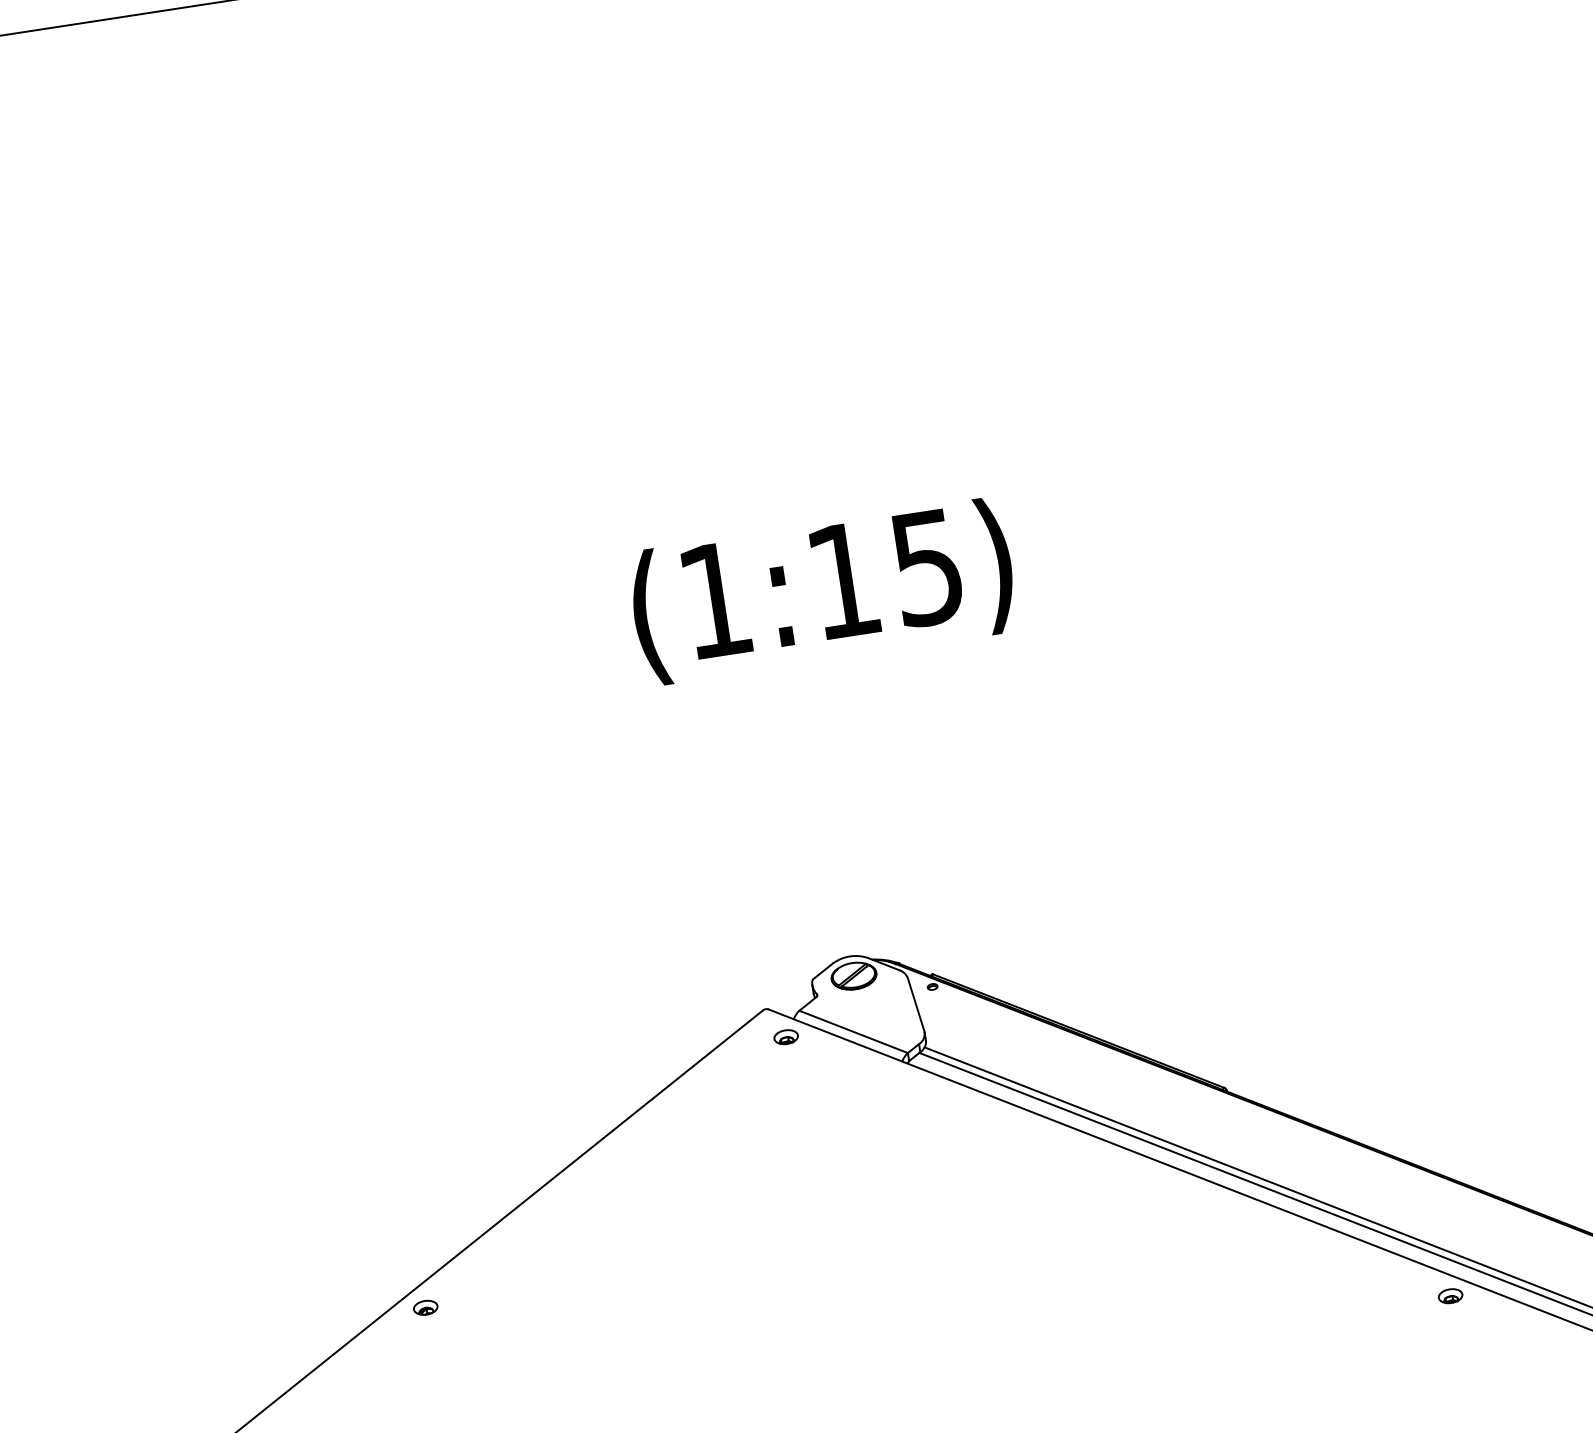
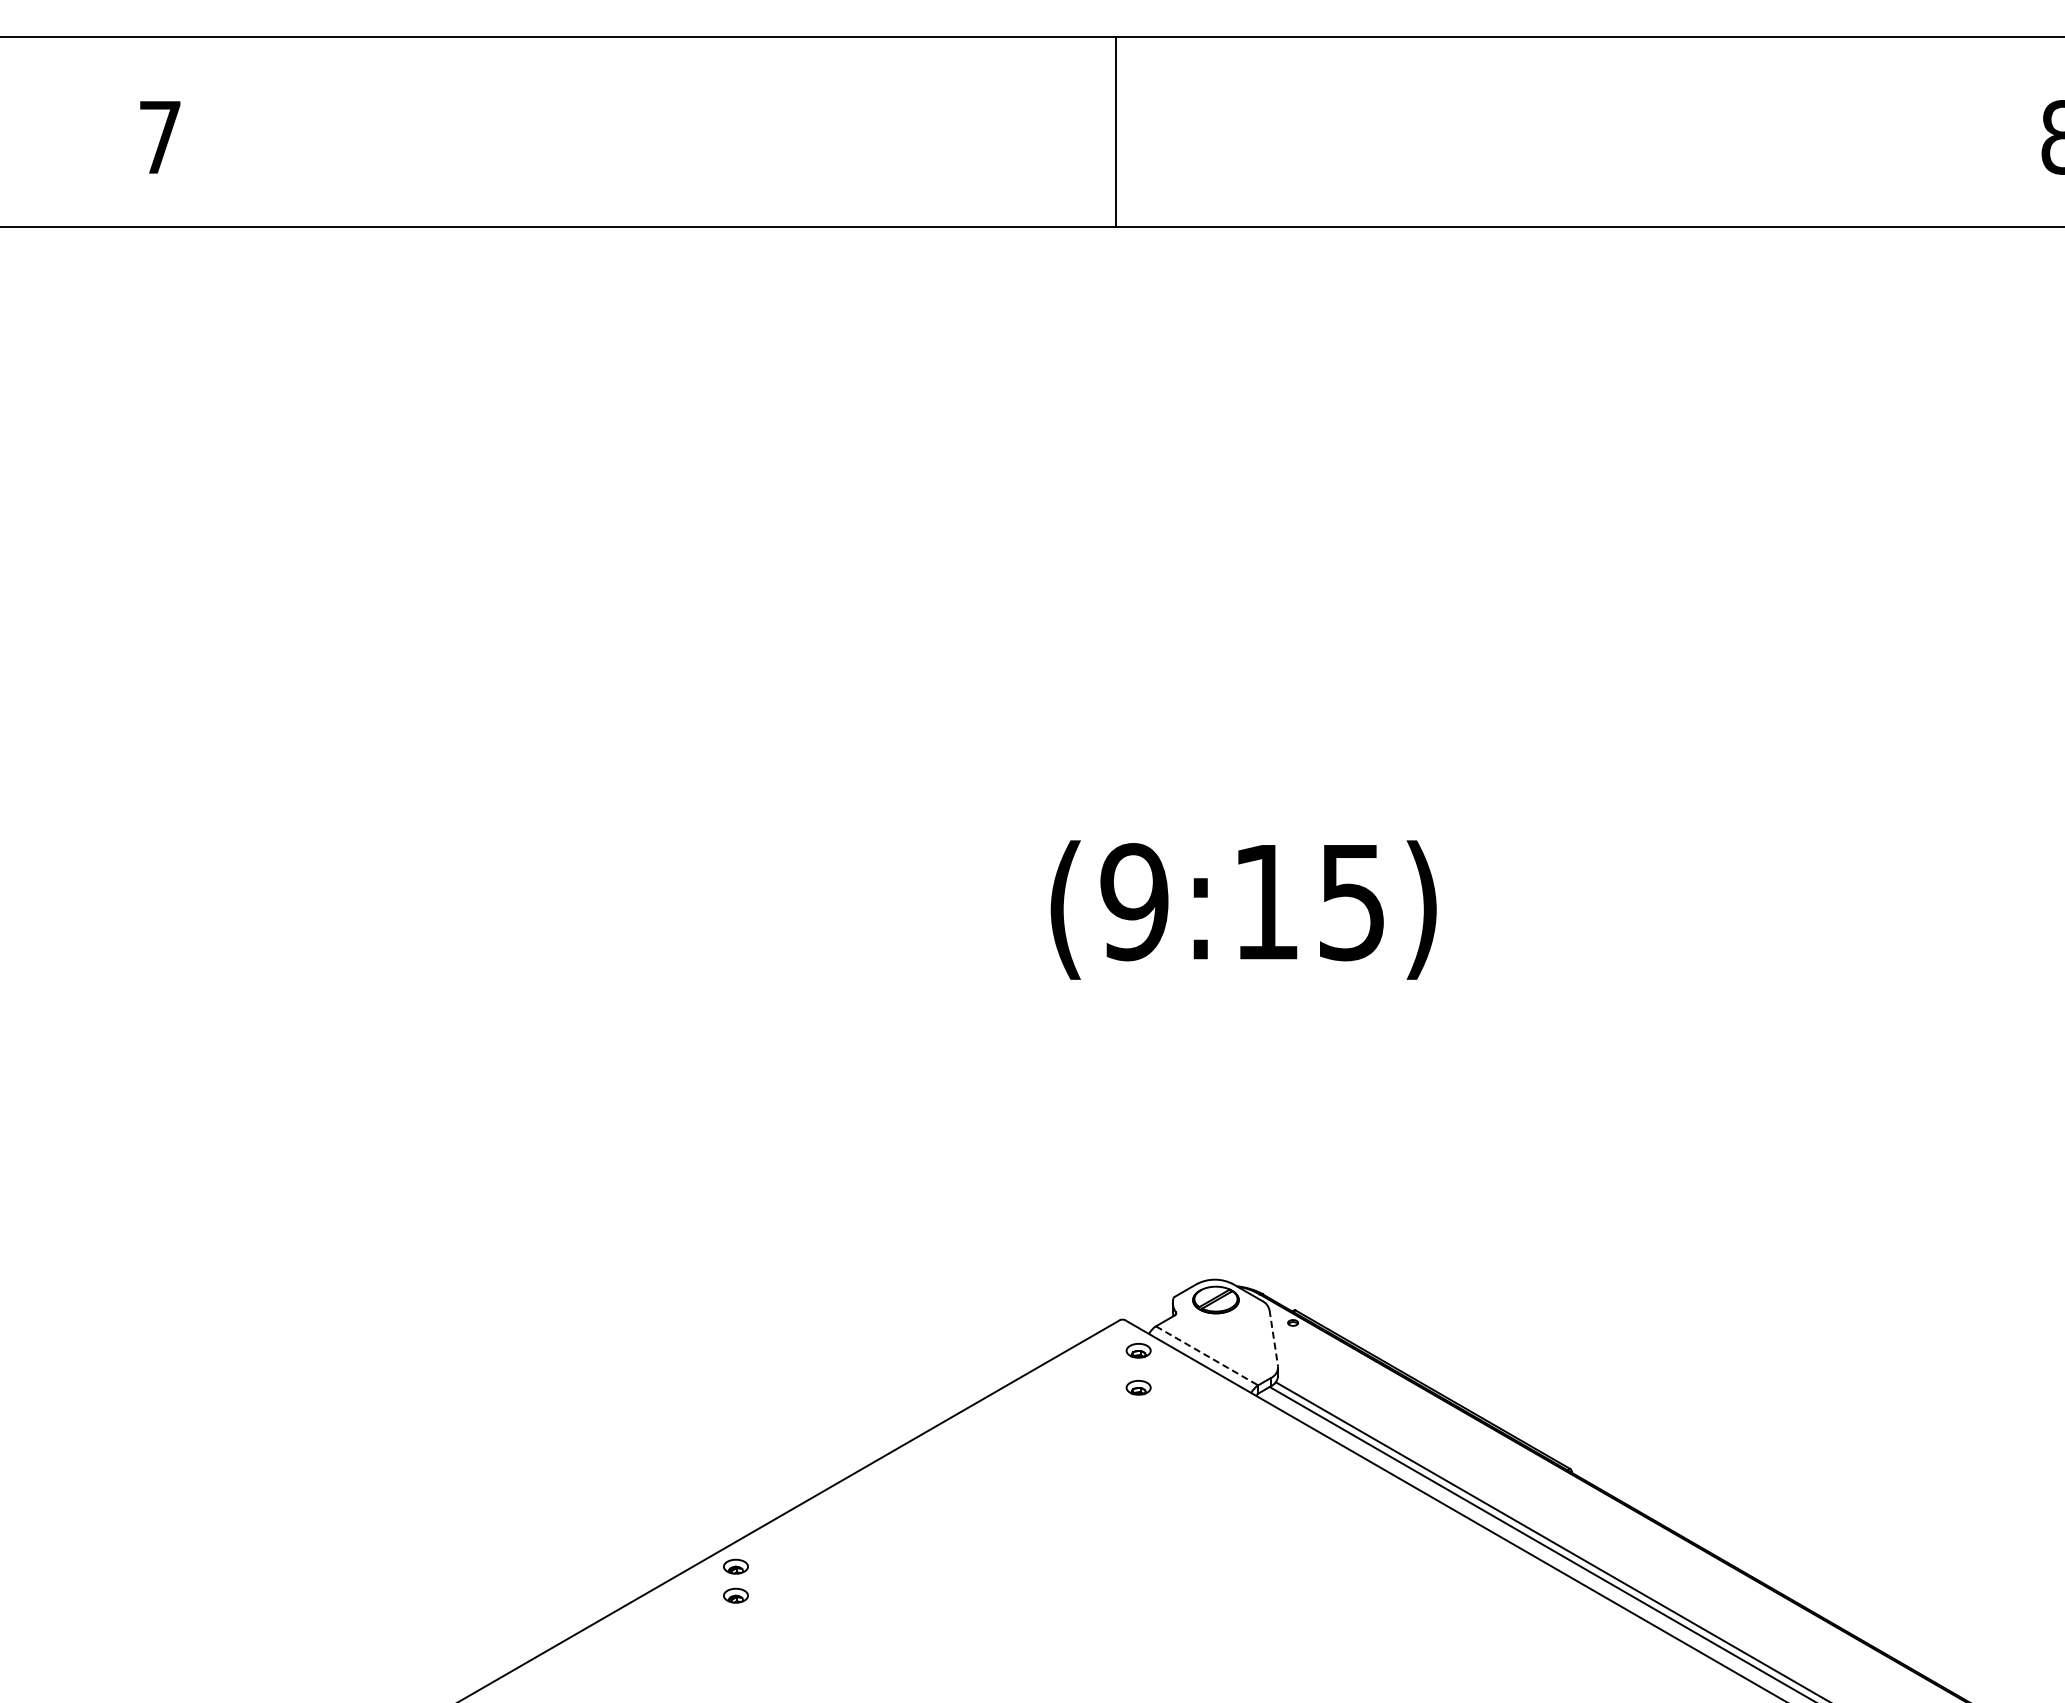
text: (715, 600) -> (1134, 902), (1:15) -> (9:15)
line: (915, 1005) -> (1273, 1338), solid -> dashed
line: (854, 1032) -> (1207, 1356), solid -> dashed
part: (791, 1072) -> (1138, 1387), added
part: (429, 1335) -> (735, 1595), added

